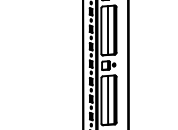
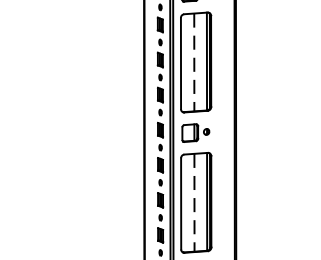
line: (108, 30) -> (195, 62), solid -> dashed
line: (108, 100) -> (195, 203), solid -> dashed

